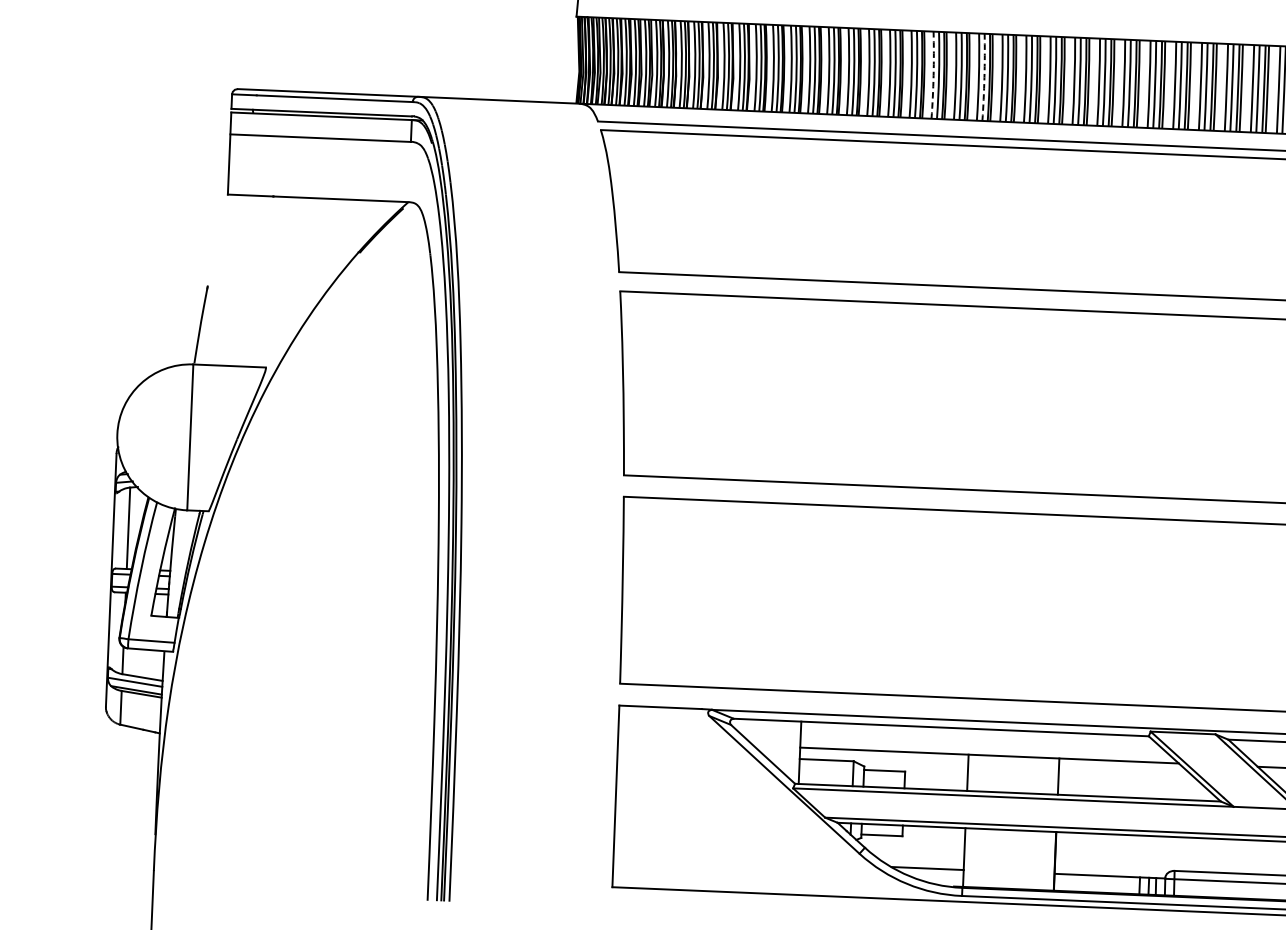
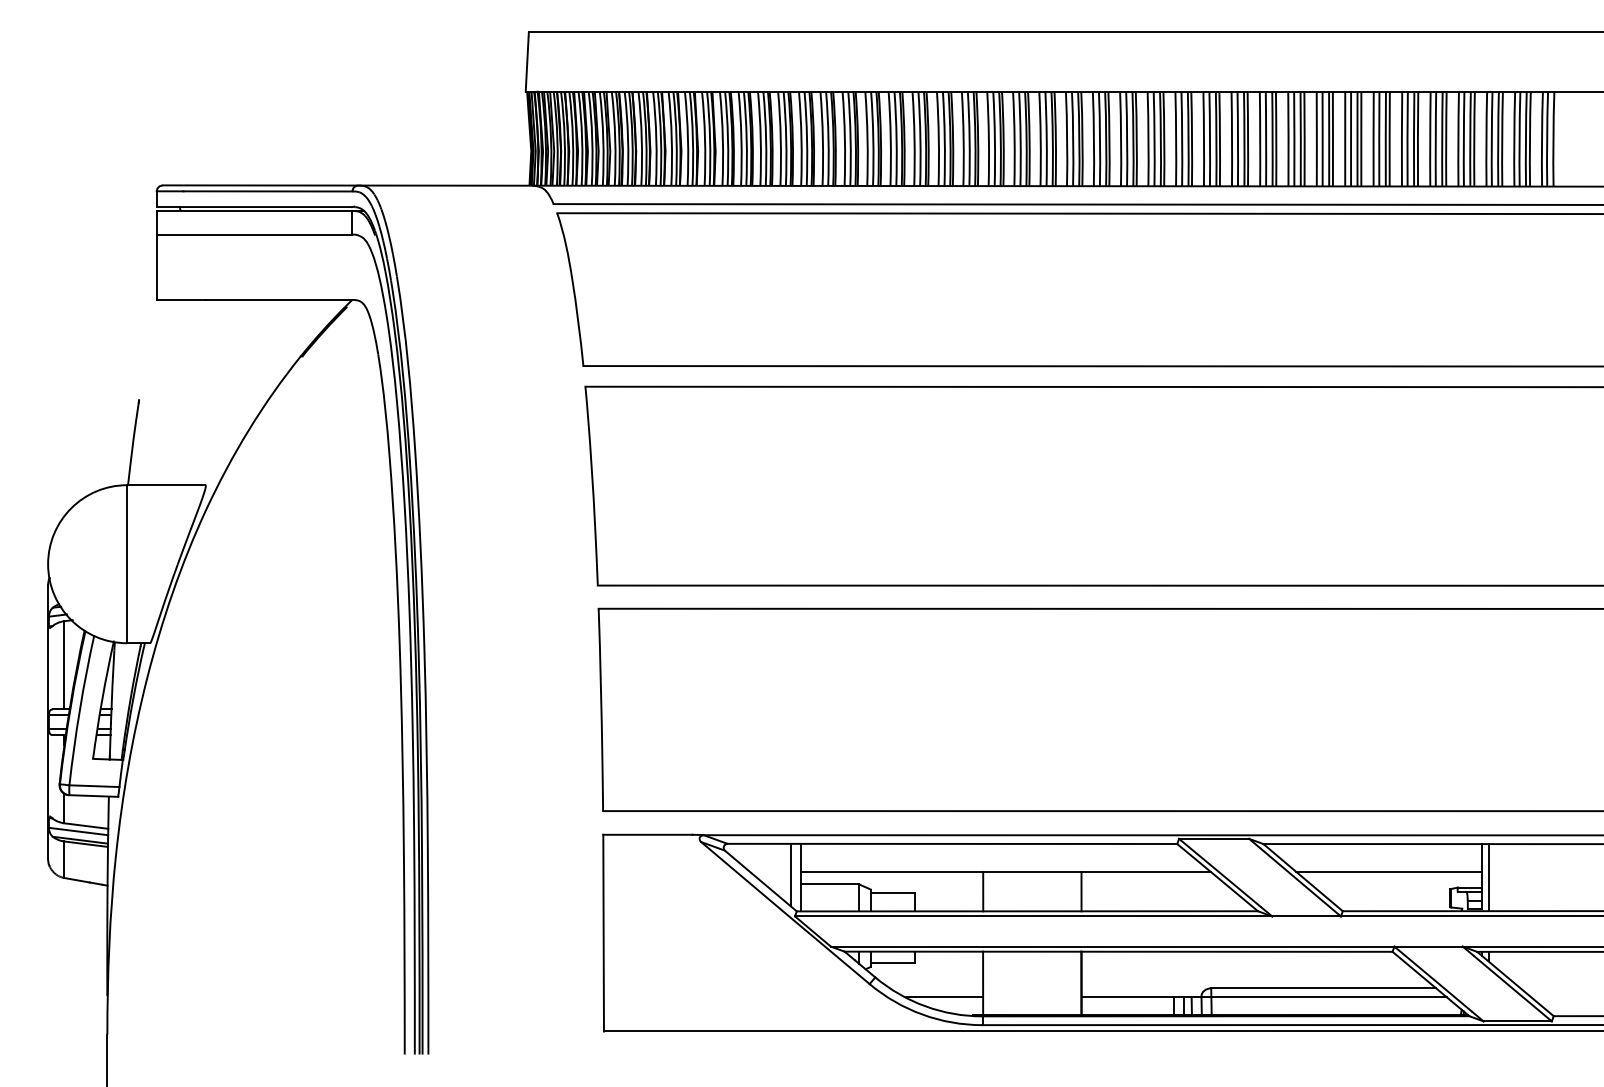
arc: (933, 74) -> (914, 138), dashed -> solid
arc: (984, 77) -> (969, 138), dashed -> solid
line: (790, 749) -> (790, 874), added

